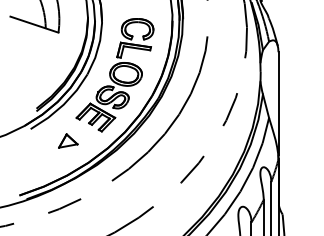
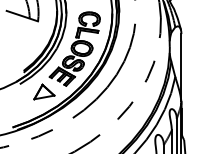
part: (68, 140) -> (44, 91), size x1.67

